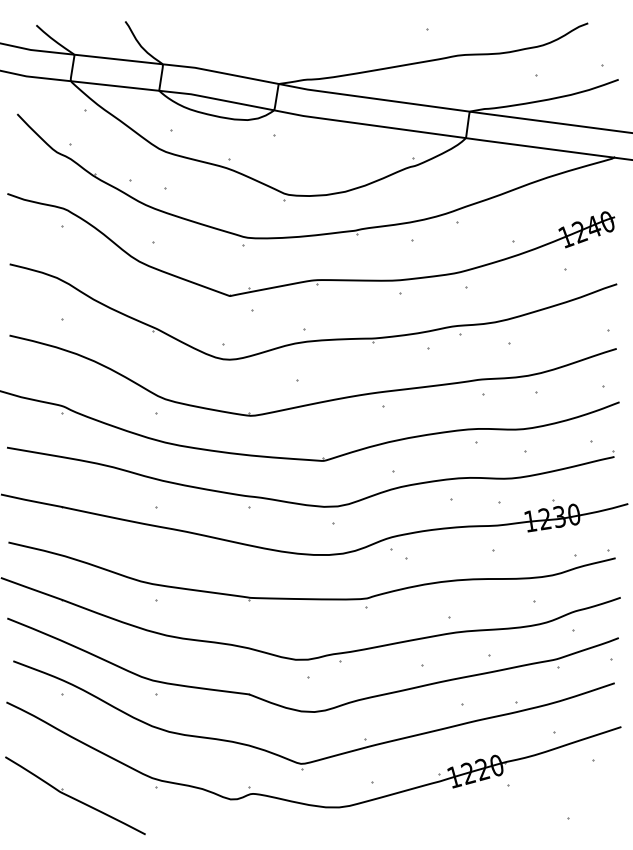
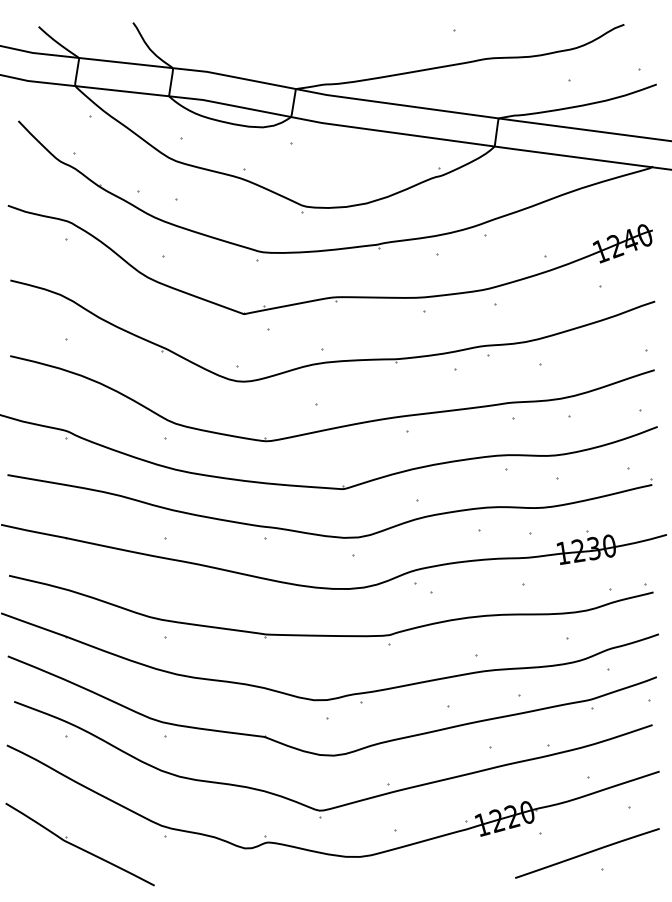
line: (553, 804) -> (587, 853), added

